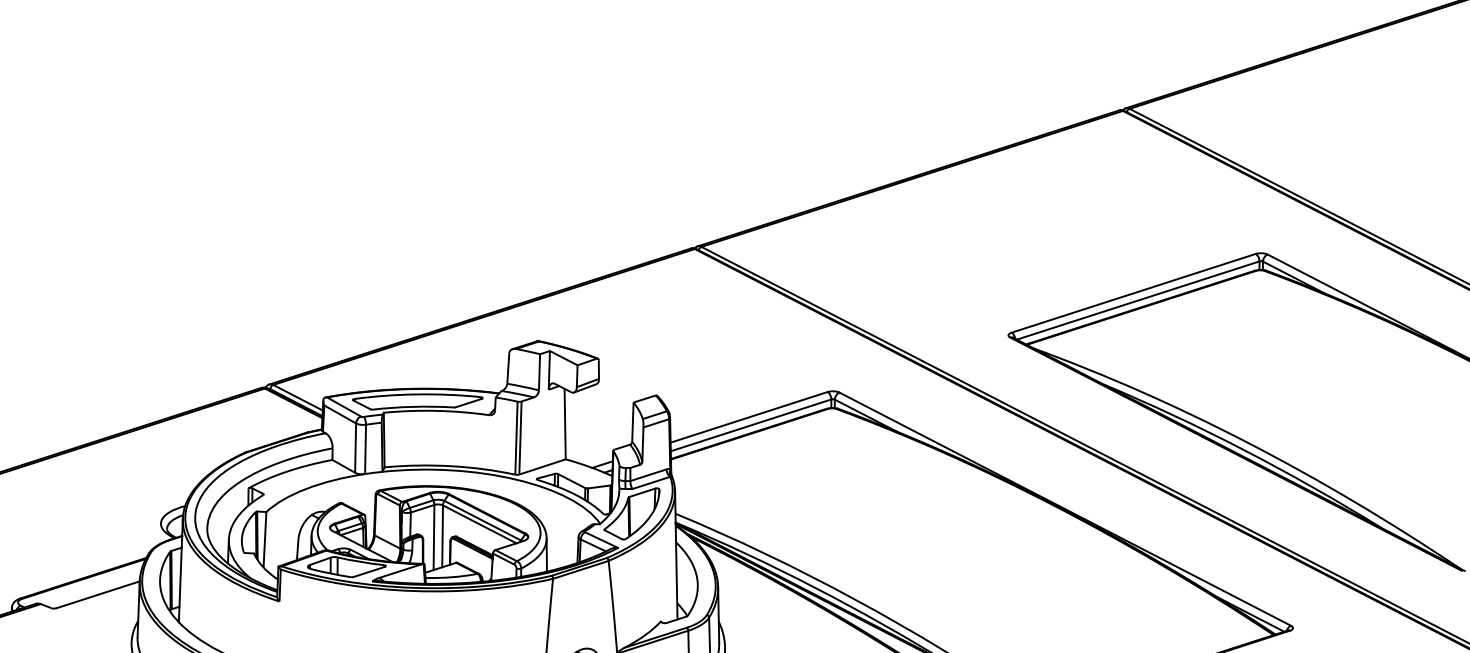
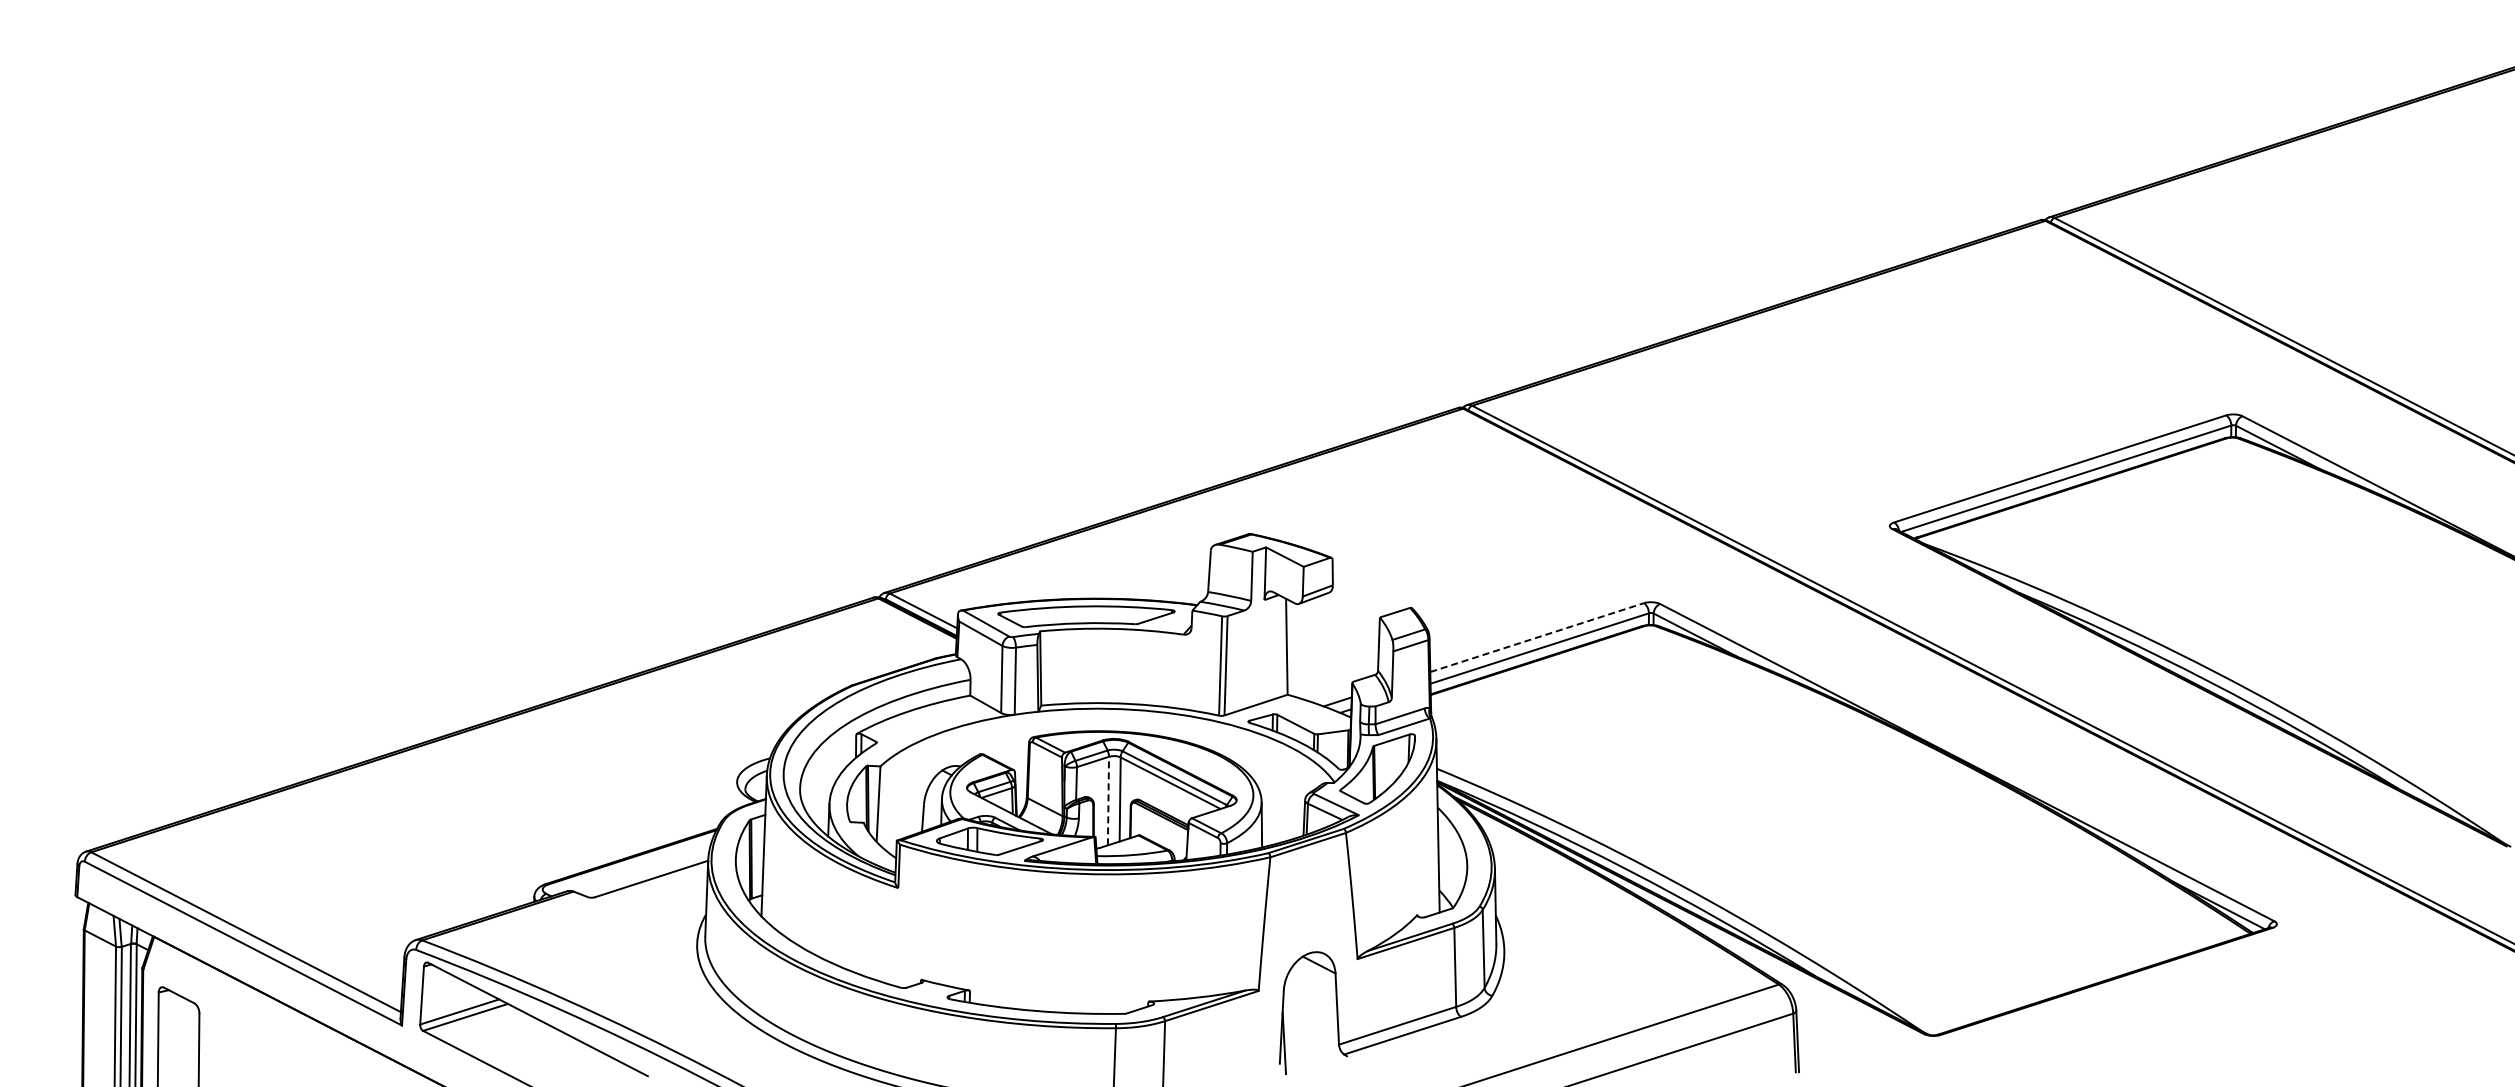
line: (749, 417) -> (1537, 637), solid -> dashed
line: (434, 537) -> (1108, 800), solid -> dashed

